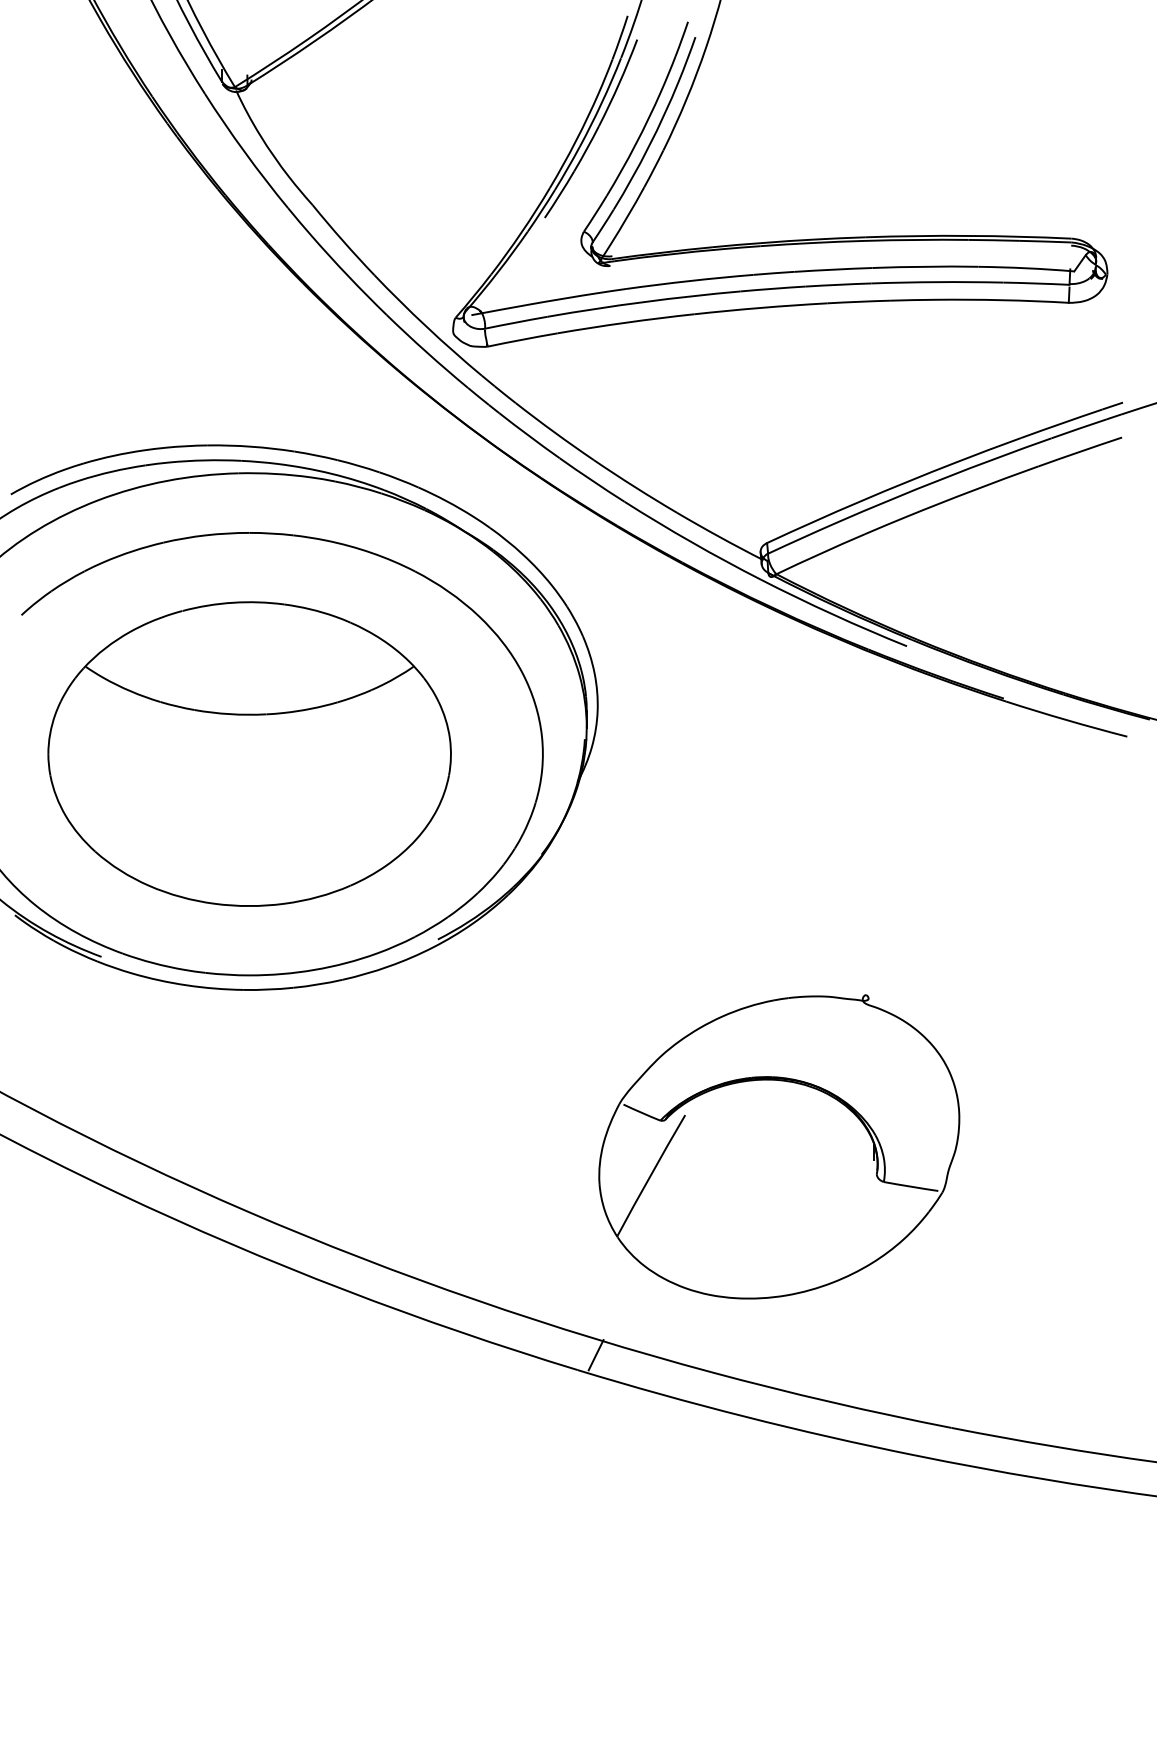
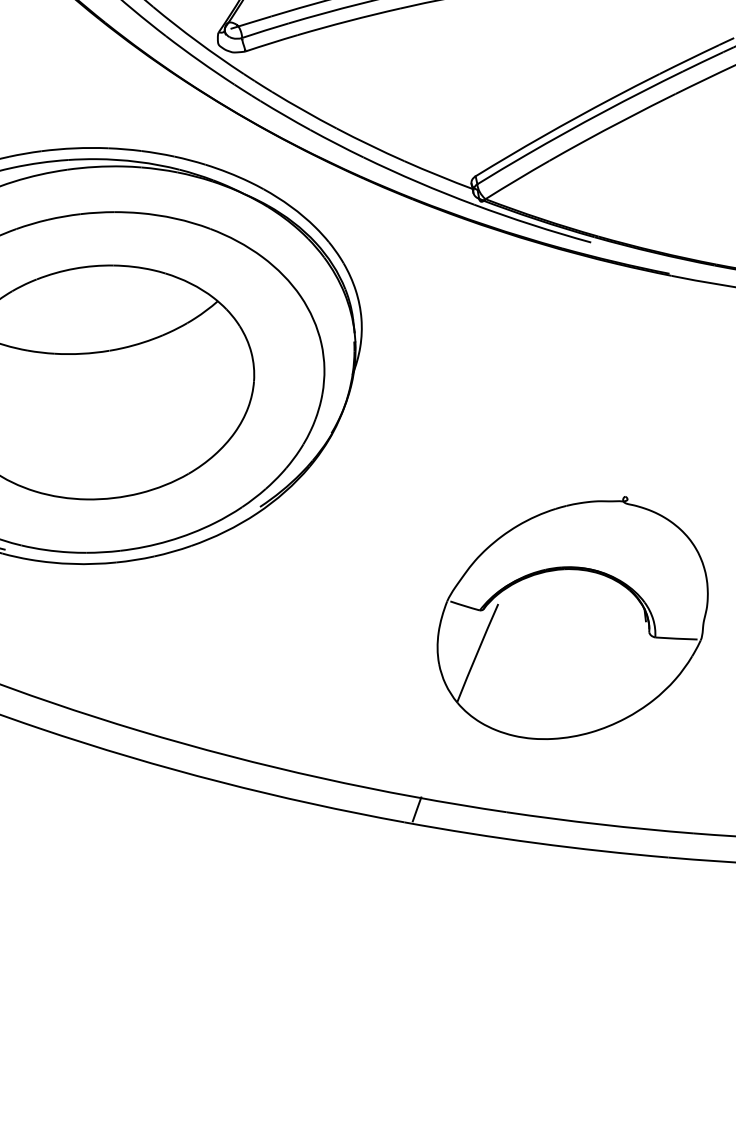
part: (779, 1146) -> (572, 619), moved

